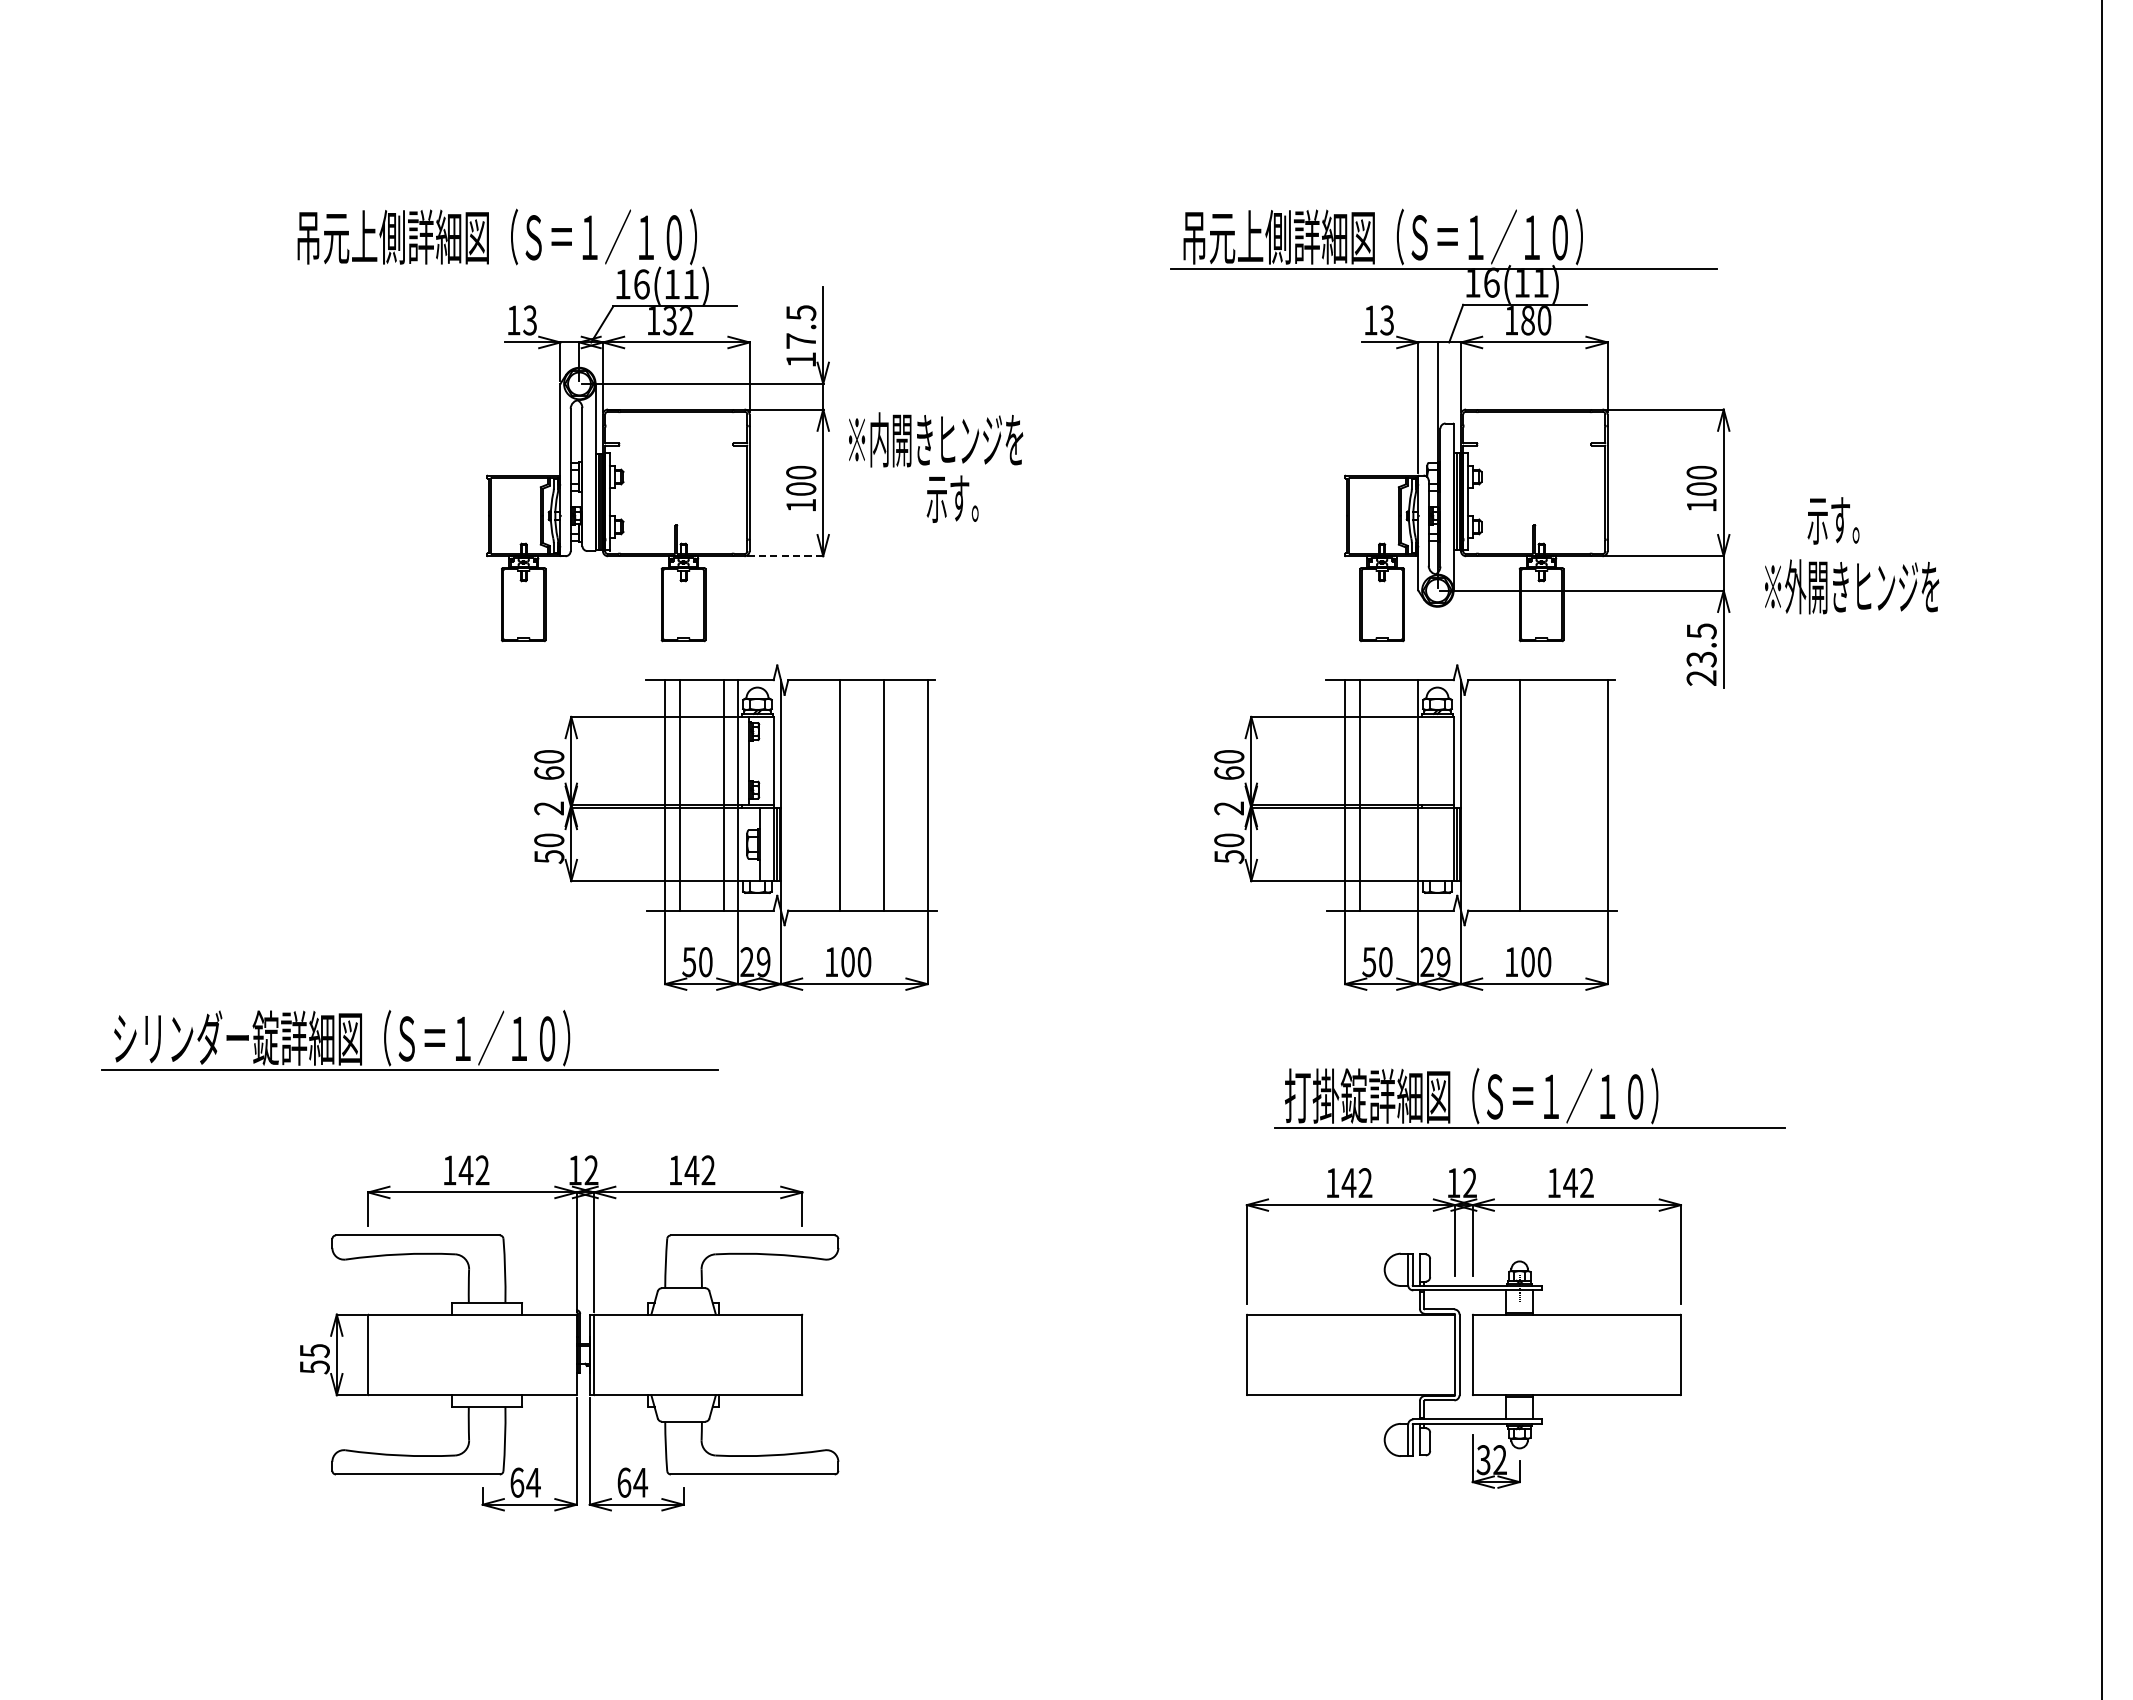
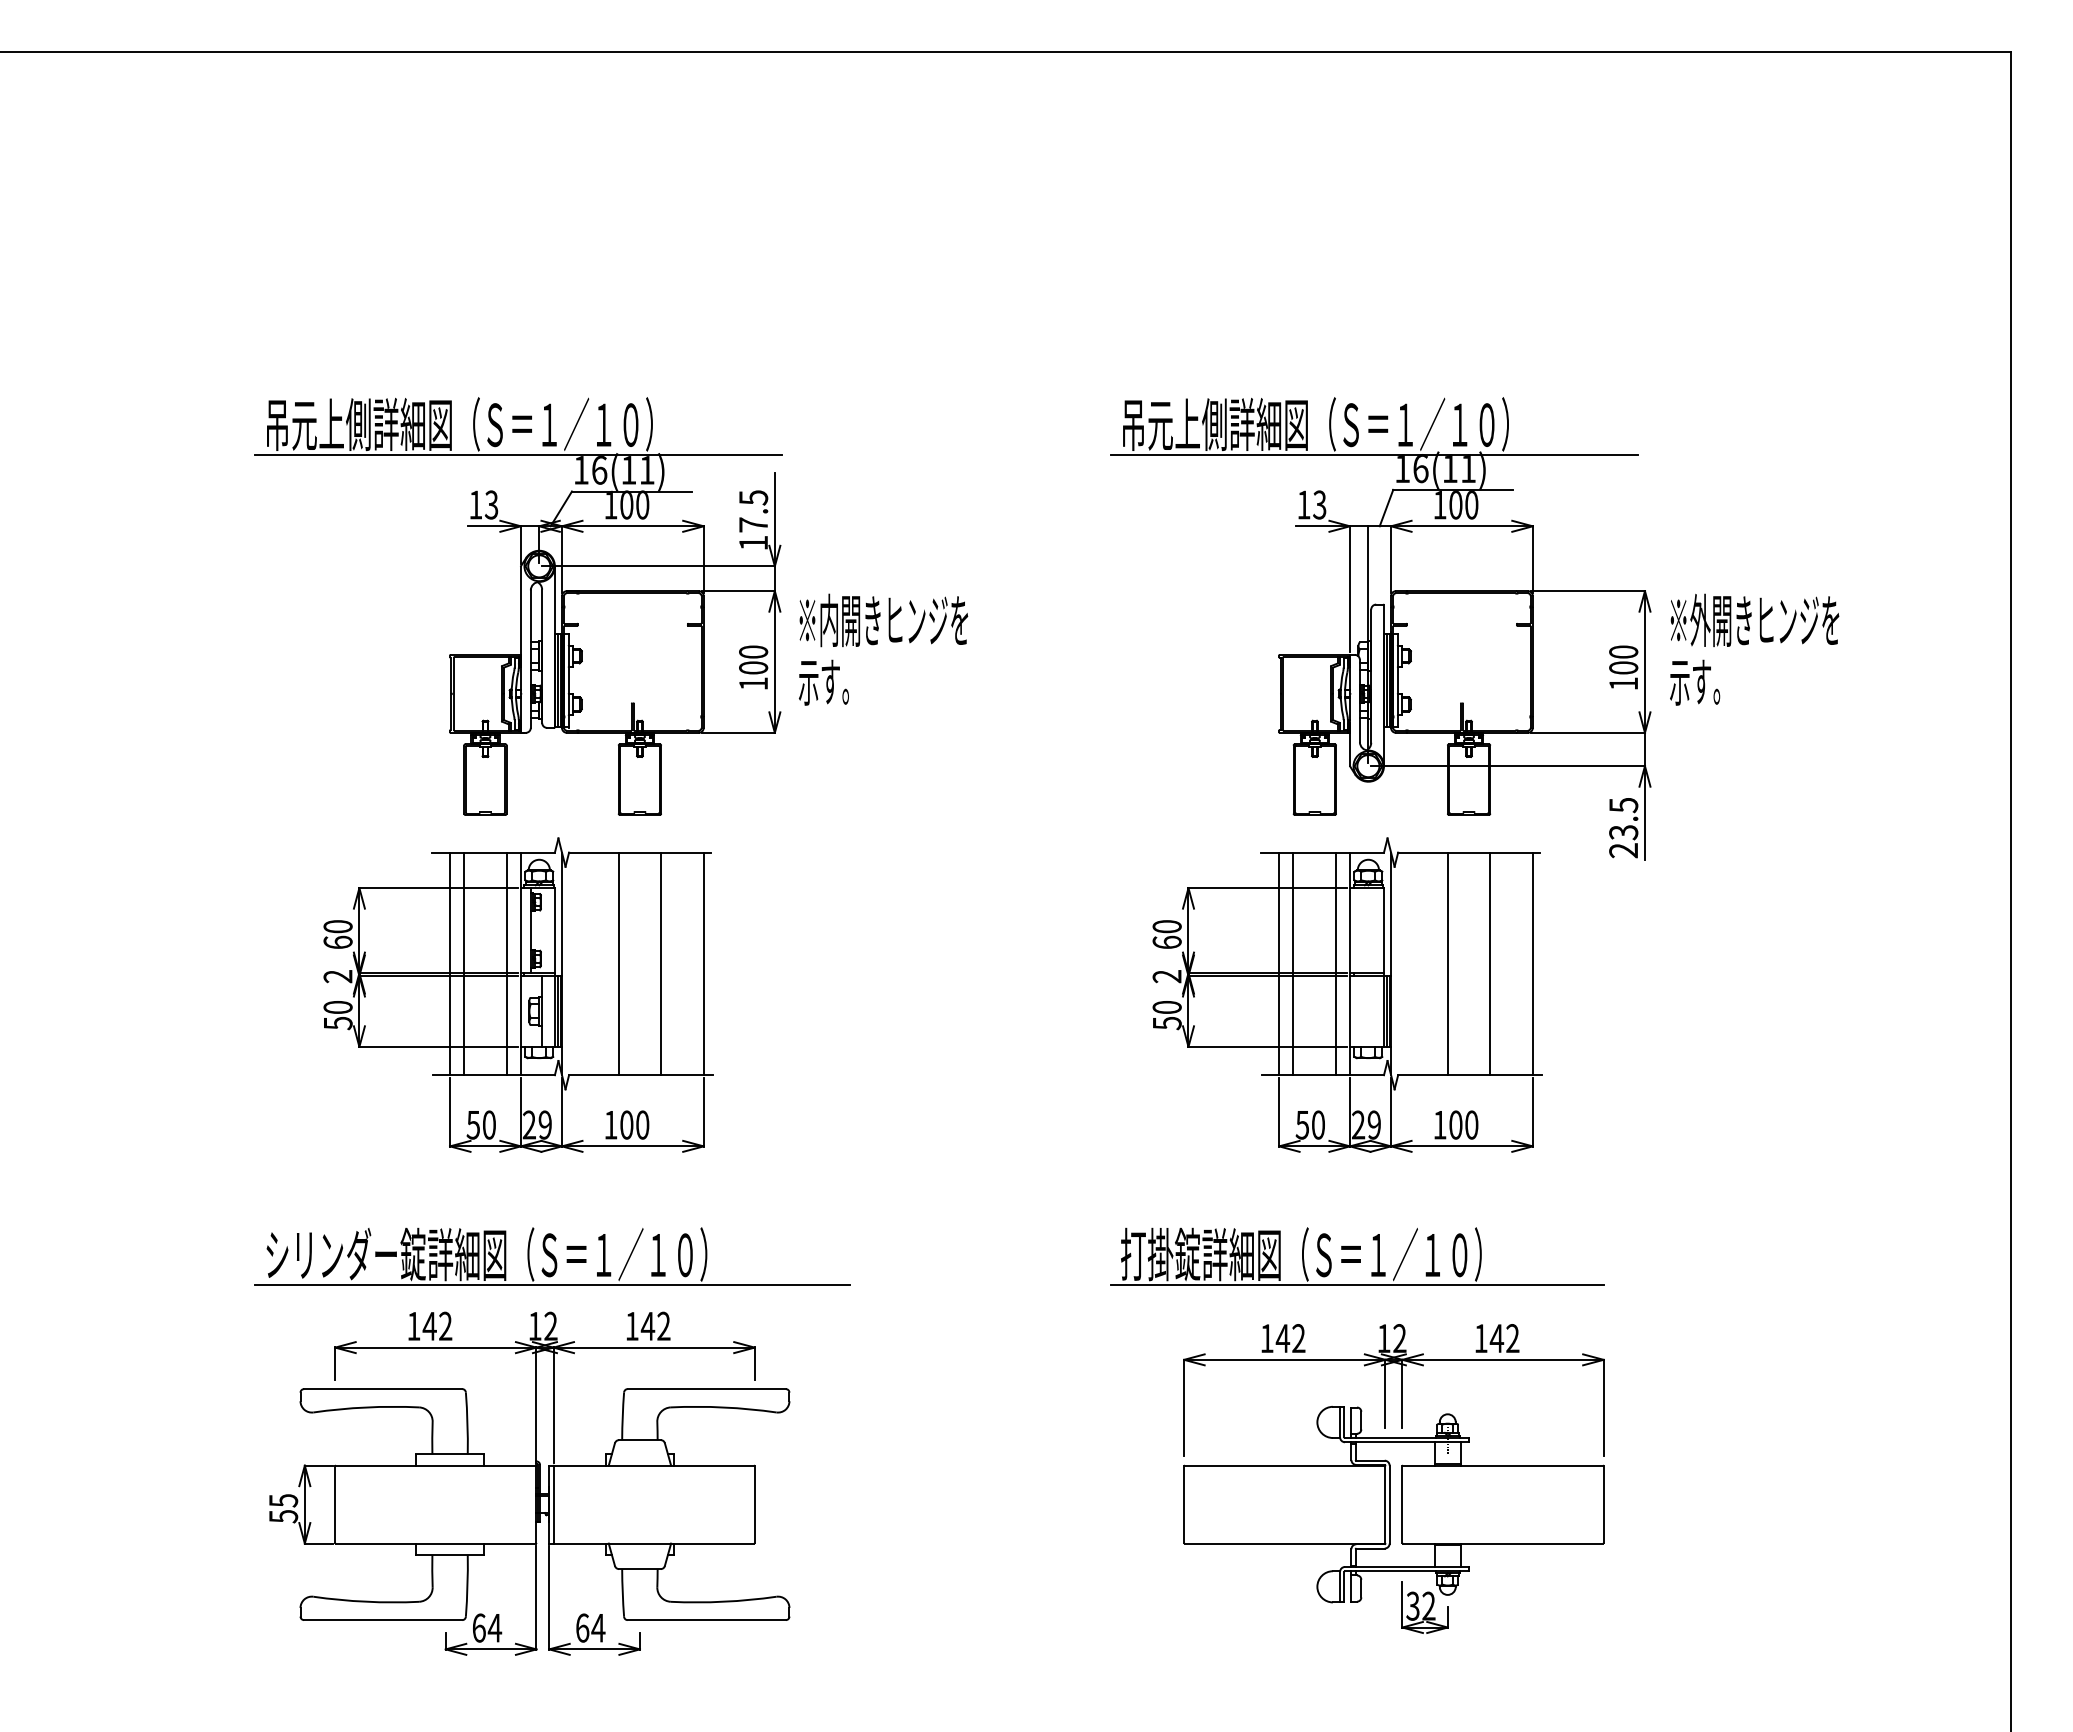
line: (557, 268) -> (518, 454), added
text: (677, 319) -> (634, 504), 132 -> 100
text: (1527, 320) -> (1455, 505), 180 -> 100
text: (952, 498) -> (823, 682), moved
text: (1833, 520) -> (1695, 682), moved
line: (785, 555) -> (738, 732), dashed -> solid
text: (1851, 585) -> (1754, 619), moved
line: (1403, 794) -> (1335, 963), added
line: (1563, 794) -> (1490, 963), added
part: (735, 827) -> (518, 994), moved
part: (409, 1040) -> (552, 1256), moved
part: (1529, 1098) -> (1357, 1256), moved

